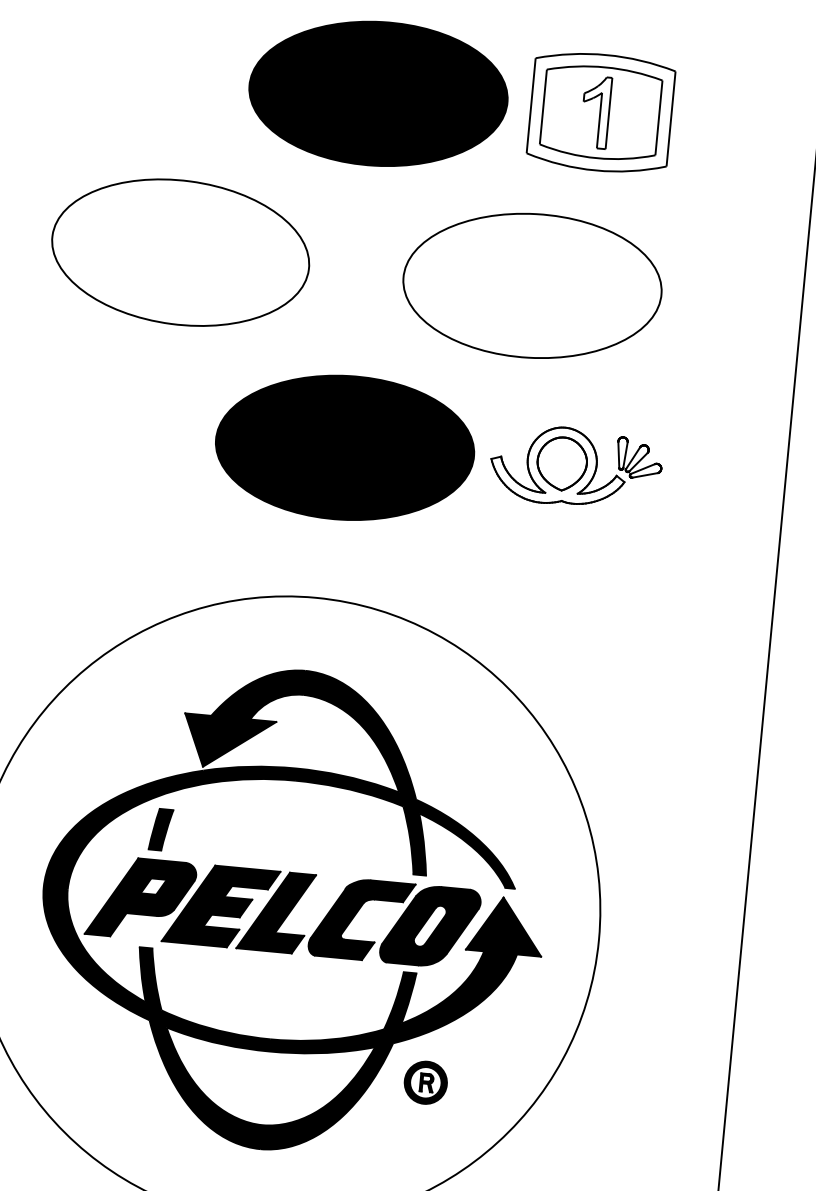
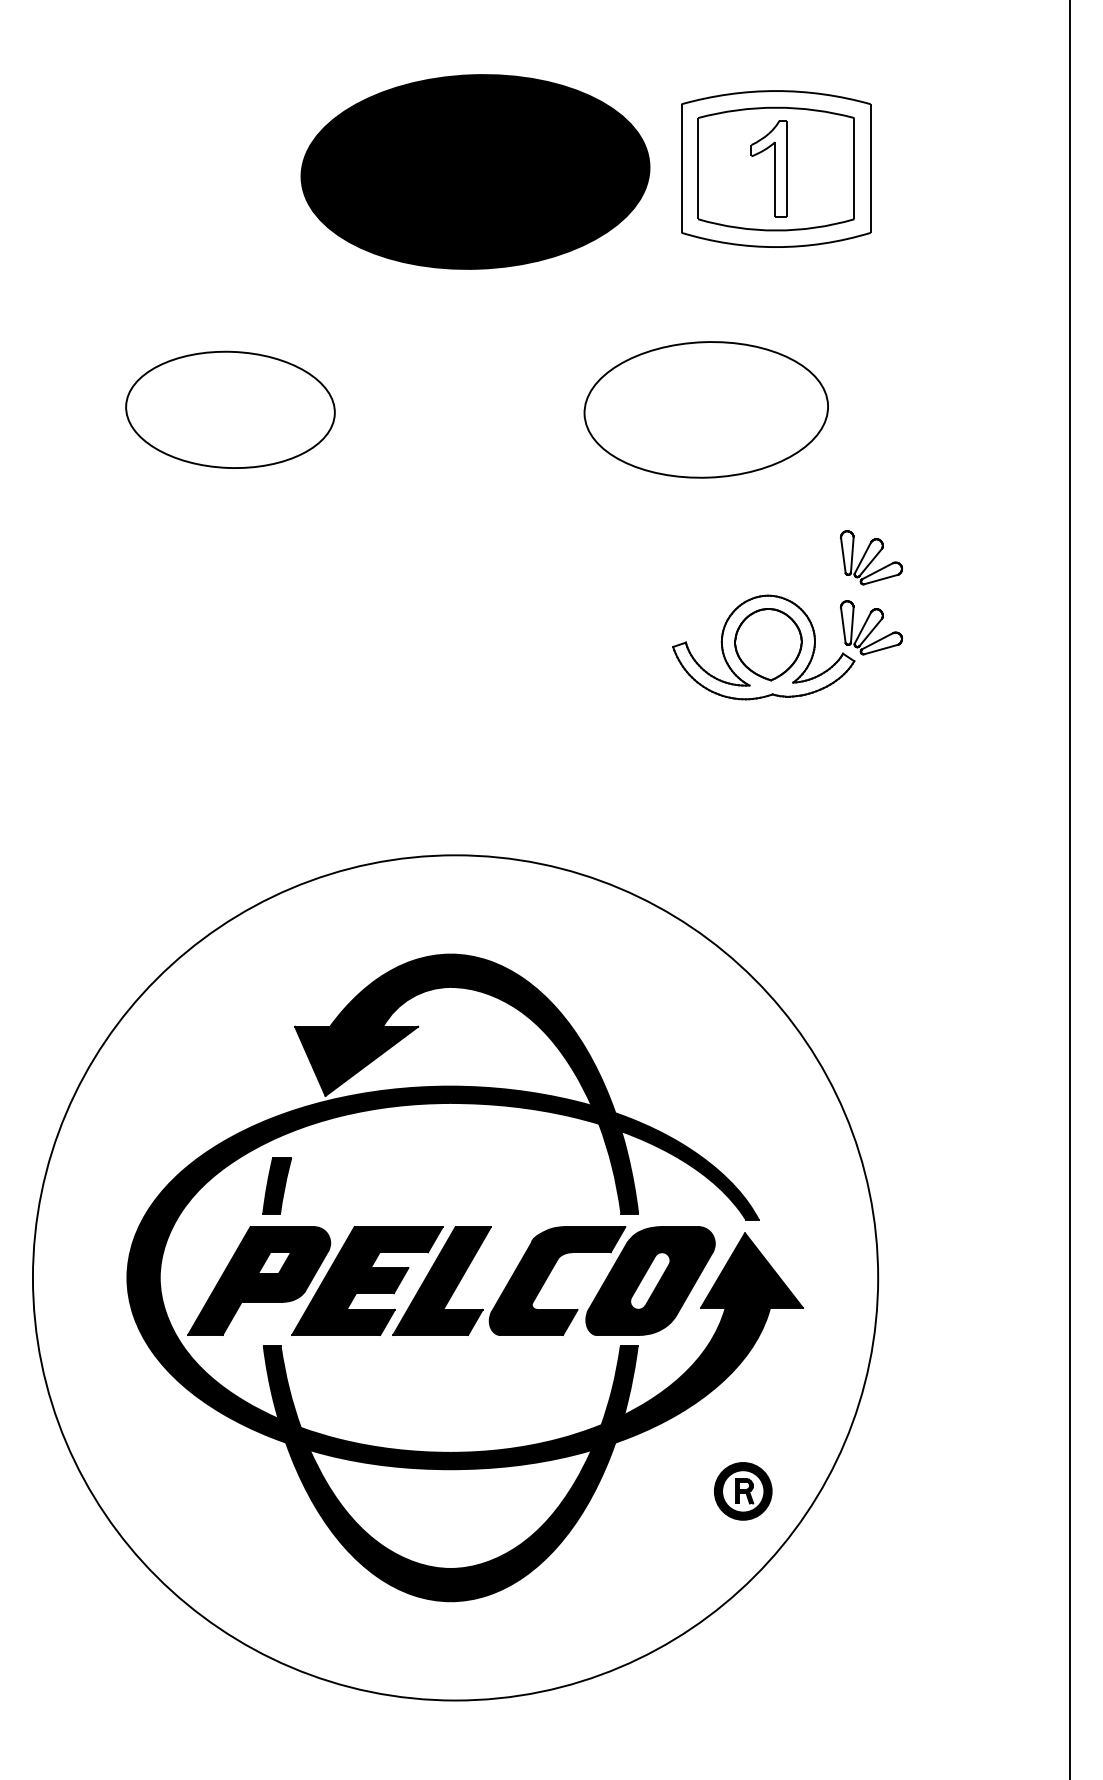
part: (180, 252) -> (230, 409), size x0.6
part: (532, 285) -> (706, 409), size x0.7
part: (644, 406) -> (871, 557), added
part: (345, 447) -> (475, 650), removed
part: (426, 1082) -> (743, 1491), moved

